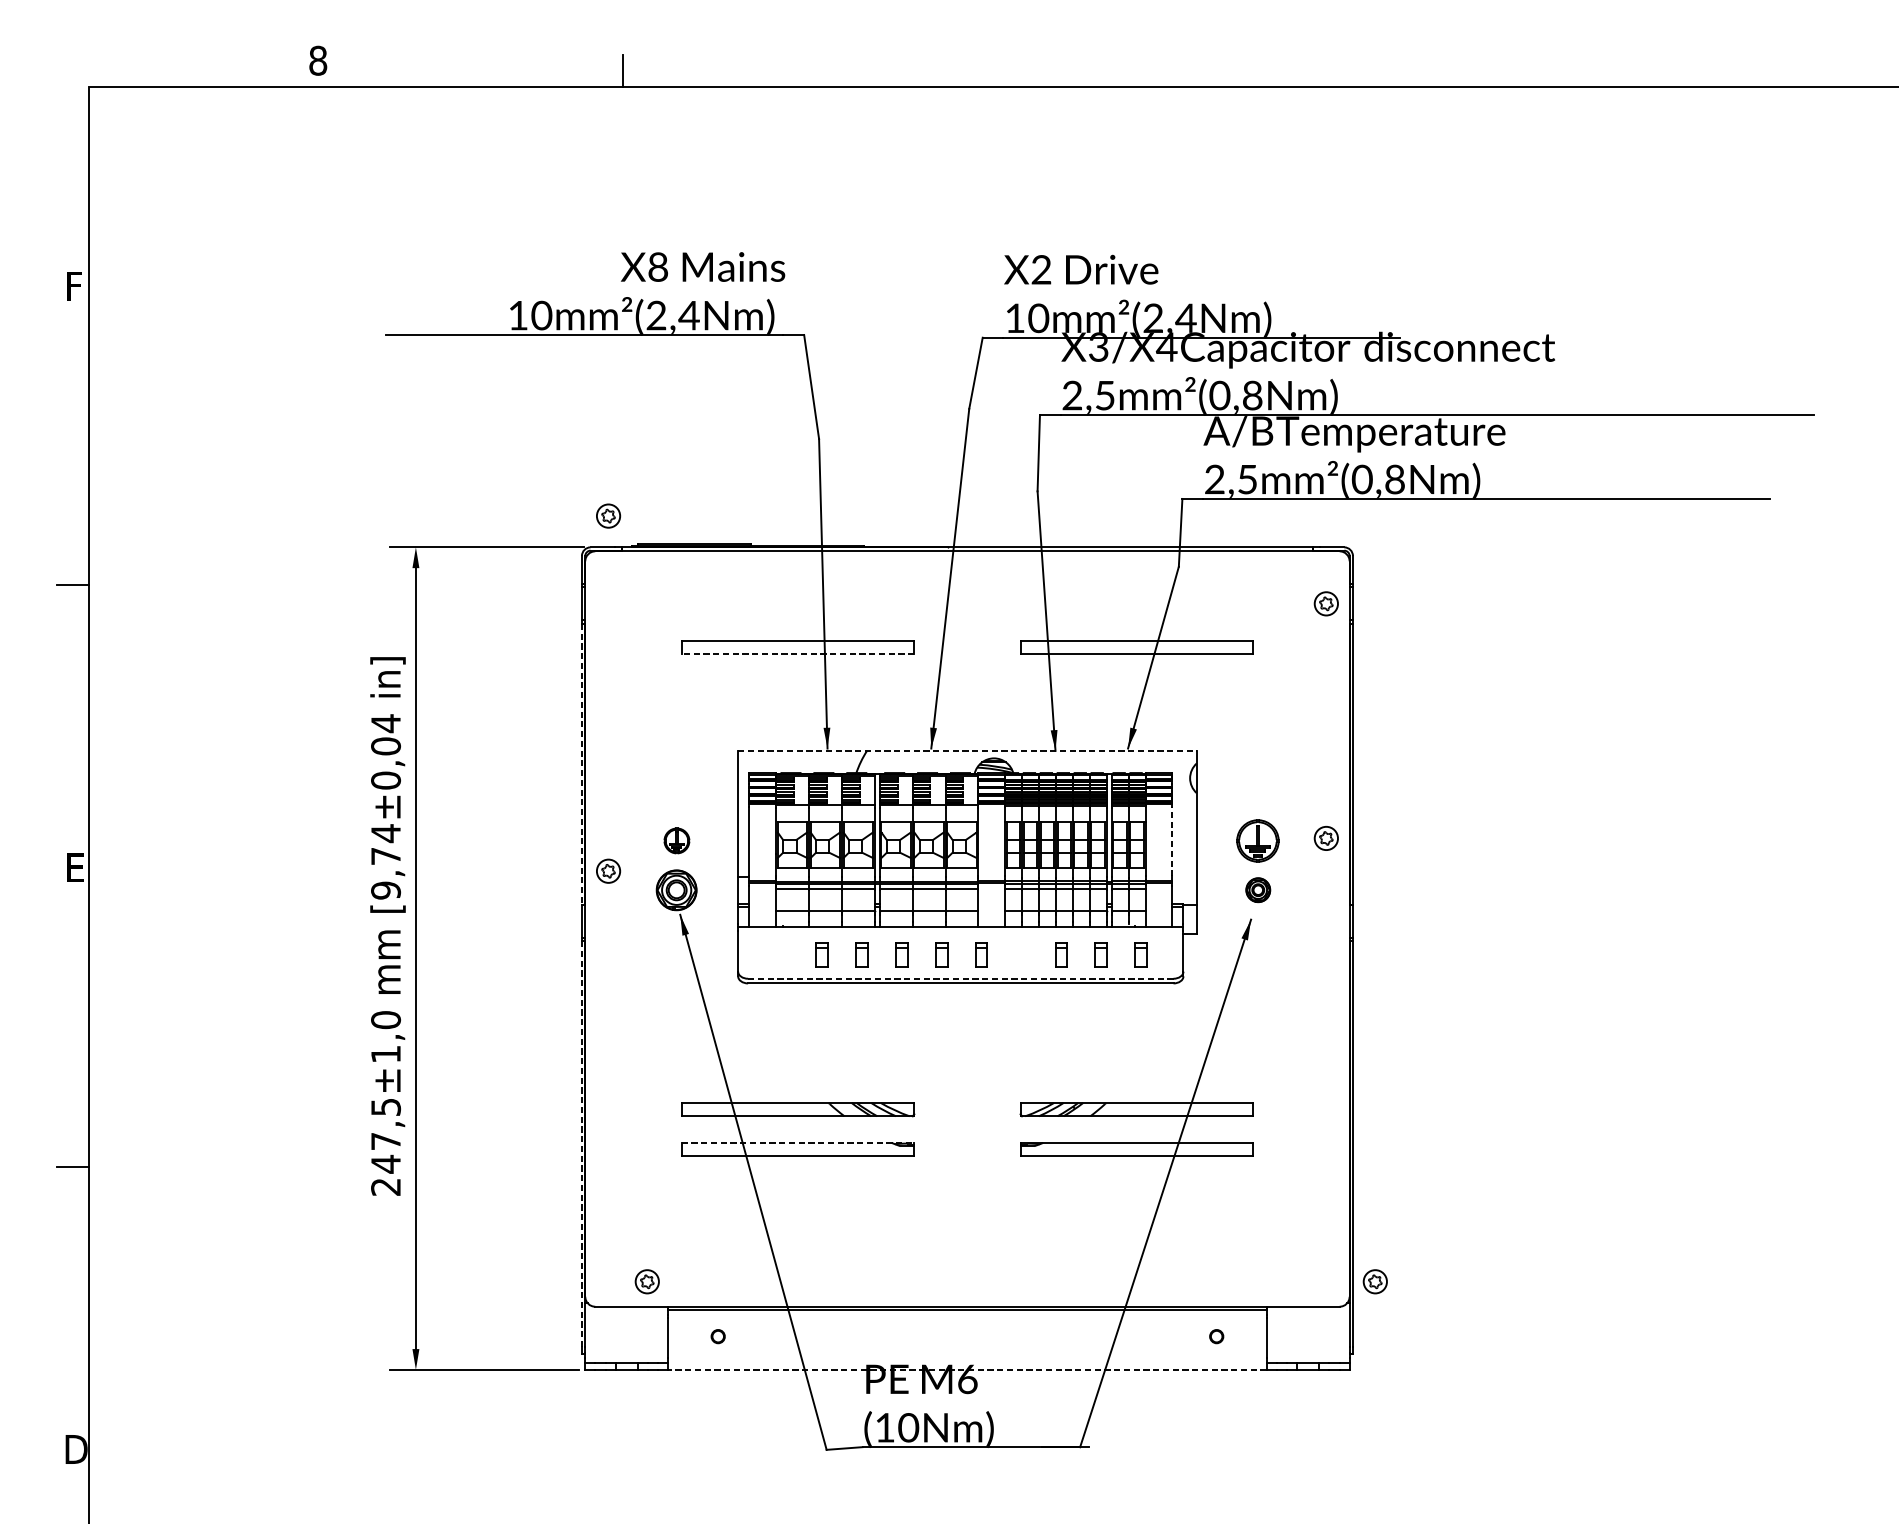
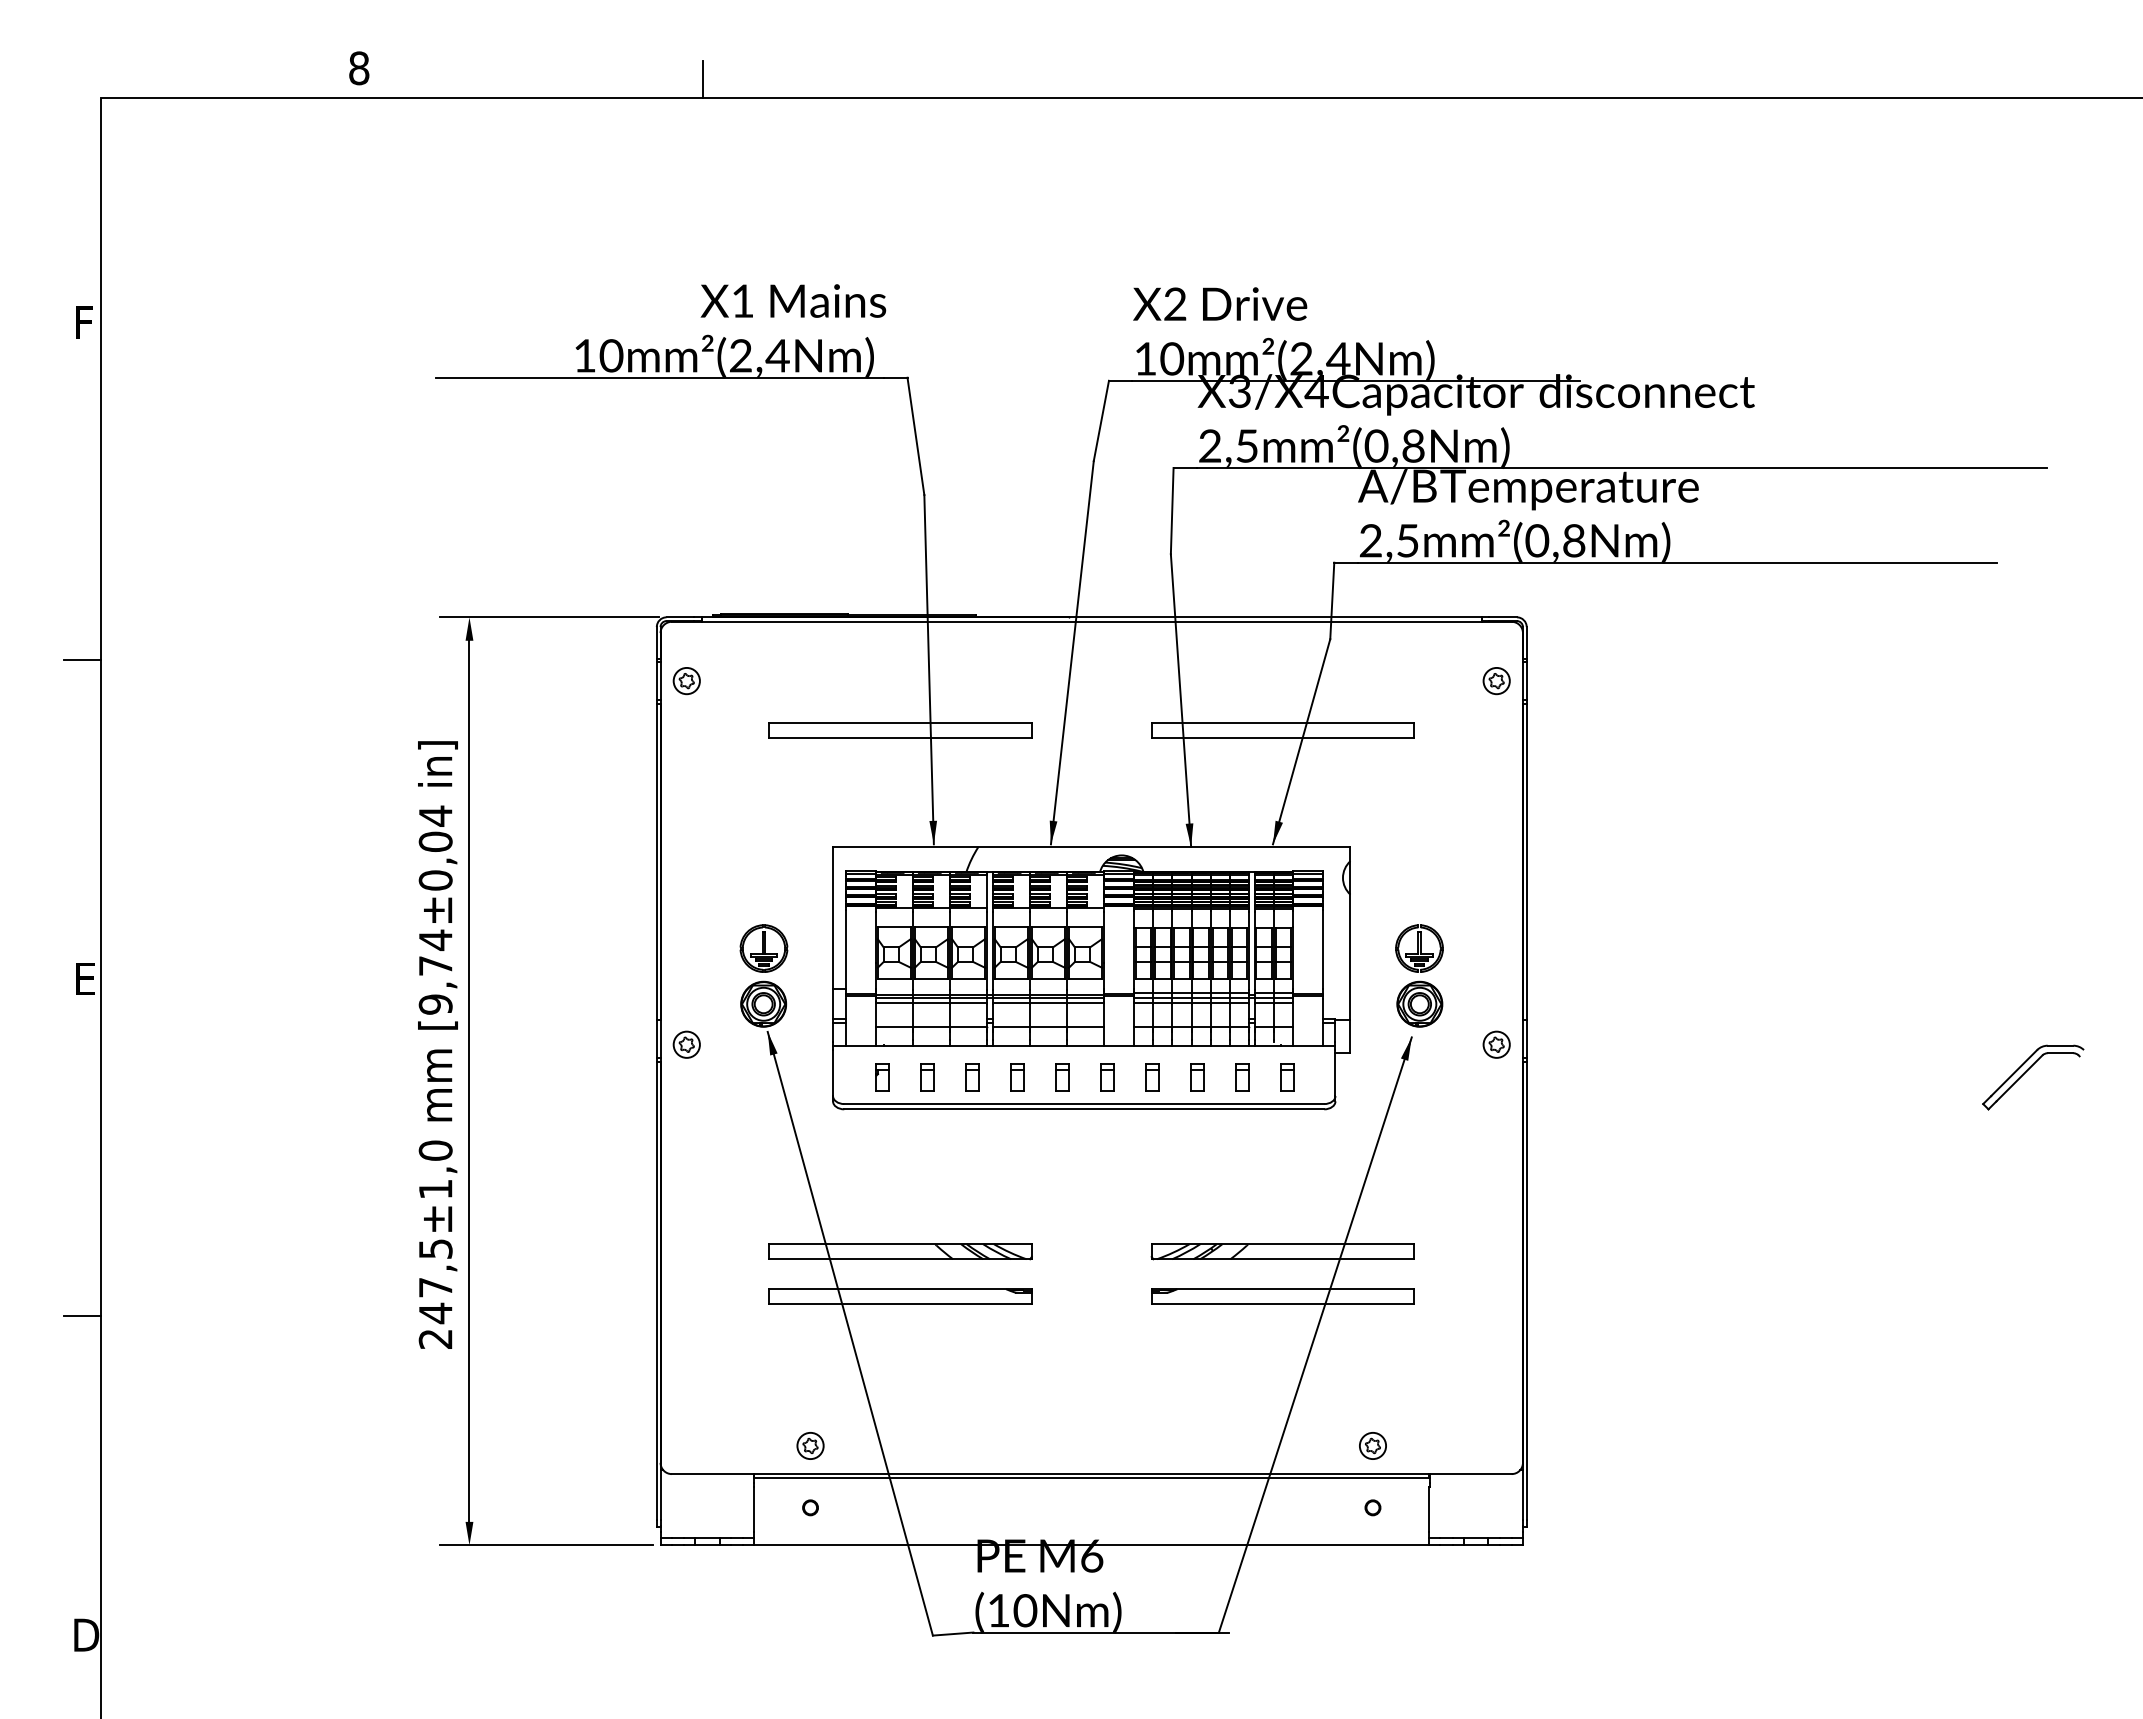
text: (657, 266) -> (742, 300), X8 -> X1
part: (608, 516) -> (686, 681), moved
line: (797, 654) -> (900, 738), dashed -> solid
line: (967, 750) -> (1091, 846), dashed -> solid
line: (581, 764) -> (656, 862), dashed -> solid
part: (1326, 838) -> (1496, 1044), moved
part: (676, 840) -> (763, 948), size x1.67
line: (1171, 841) -> (1322, 949), dashed -> solid
part: (608, 871) -> (686, 1044), moved
part: (1257, 889) -> (1419, 1003), size x1.67
part: (1796, 949) -> (2027, 1071), added
part: (781, 955) -> (882, 1077), added
part: (1021, 955) -> (1152, 1077), added
line: (961, 979) -> (1084, 1104), dashed -> solid
line: (798, 1143) -> (901, 1289), dashed -> solid
line: (581, 1144) -> (656, 1291), dashed -> solid
part: (647, 1281) -> (810, 1445), moved
part: (1374, 1281) -> (1372, 1445), moved
line: (967, 1370) -> (1091, 1545), dashed -> solid

